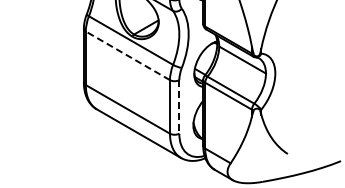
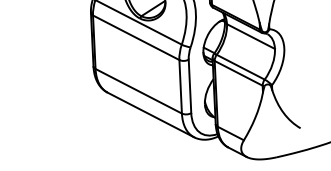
line: (127, 55) -> (135, 37), dashed -> solid
line: (179, 106) -> (190, 85), dashed -> solid

